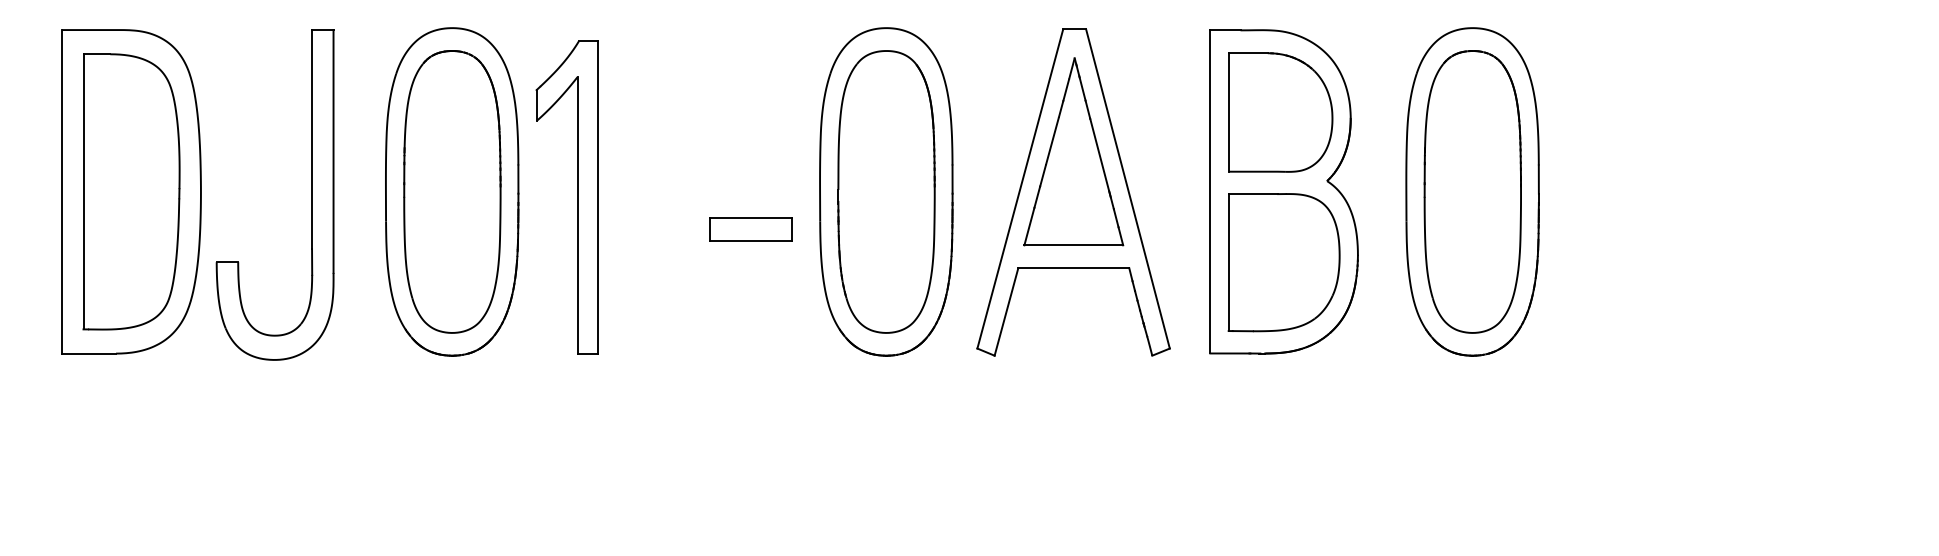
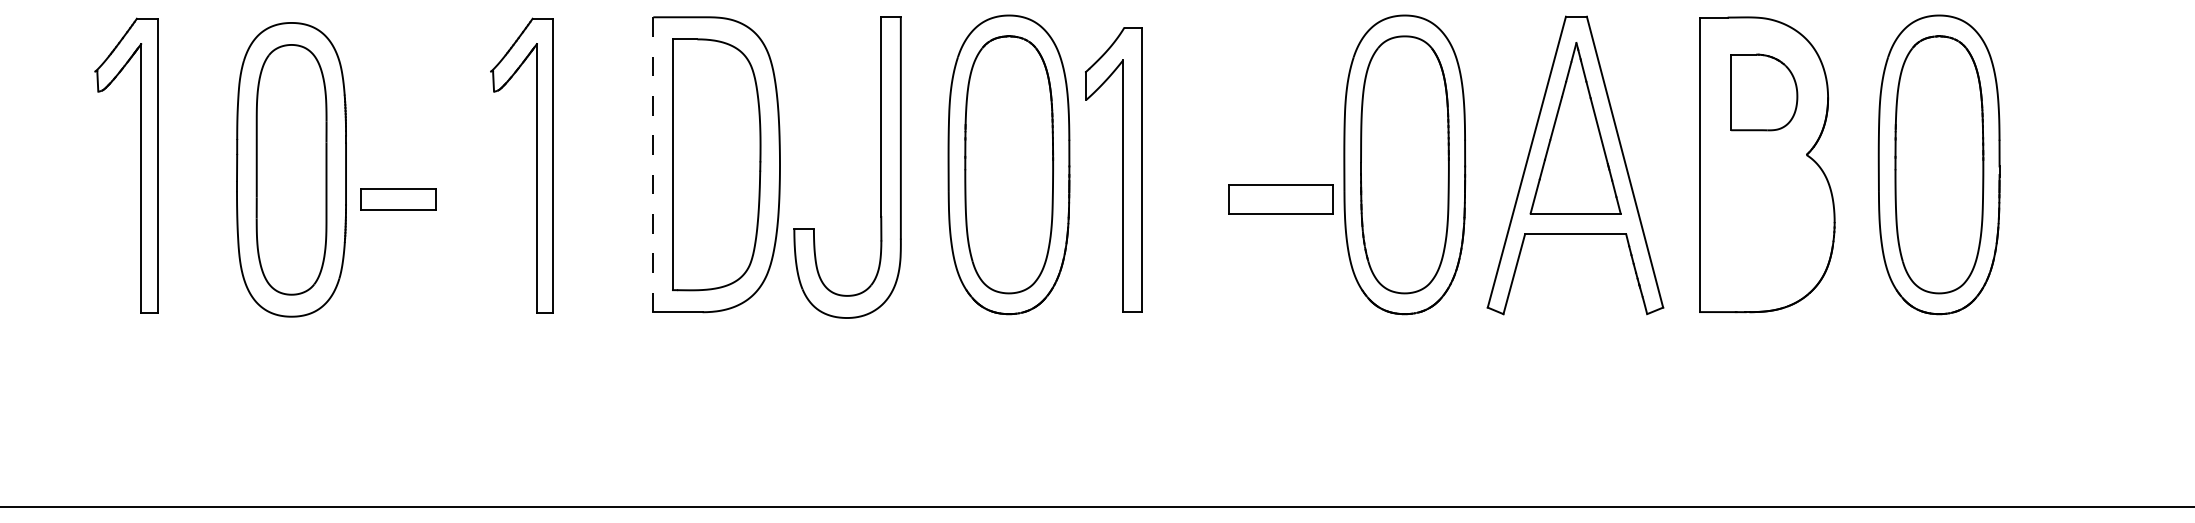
part: (1280, 112) -> (1764, 92), size x0.7
line: (62, 191) -> (653, 164), solid -> dashed
part: (751, 229) -> (1281, 199), size x1.4
part: (1284, 261) -> (1767, 228), removed

